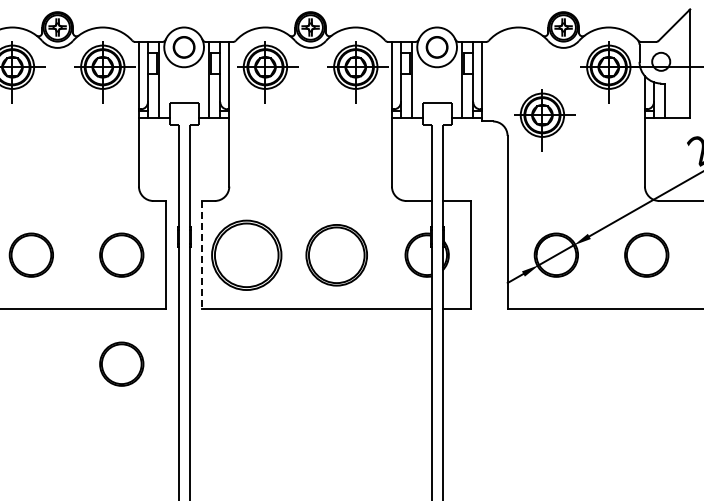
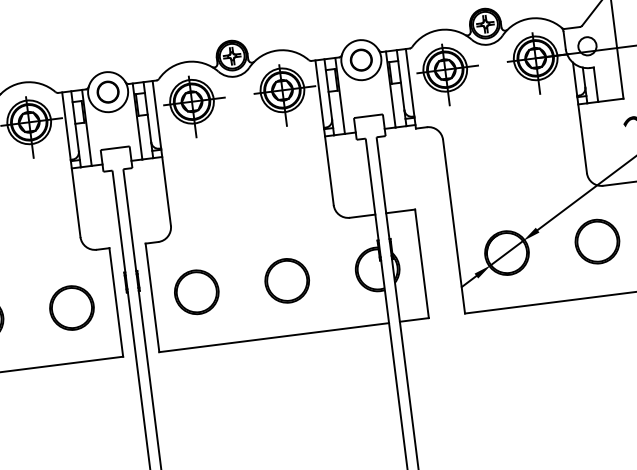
part: (544, 120) -> (447, 74), moved
part: (245, 254) -> (195, 291), size x0.62
part: (336, 254) -> (286, 280), size x0.71
line: (202, 255) -> (152, 298), dashed -> solid
part: (121, 363) -> (85, 416), removed

